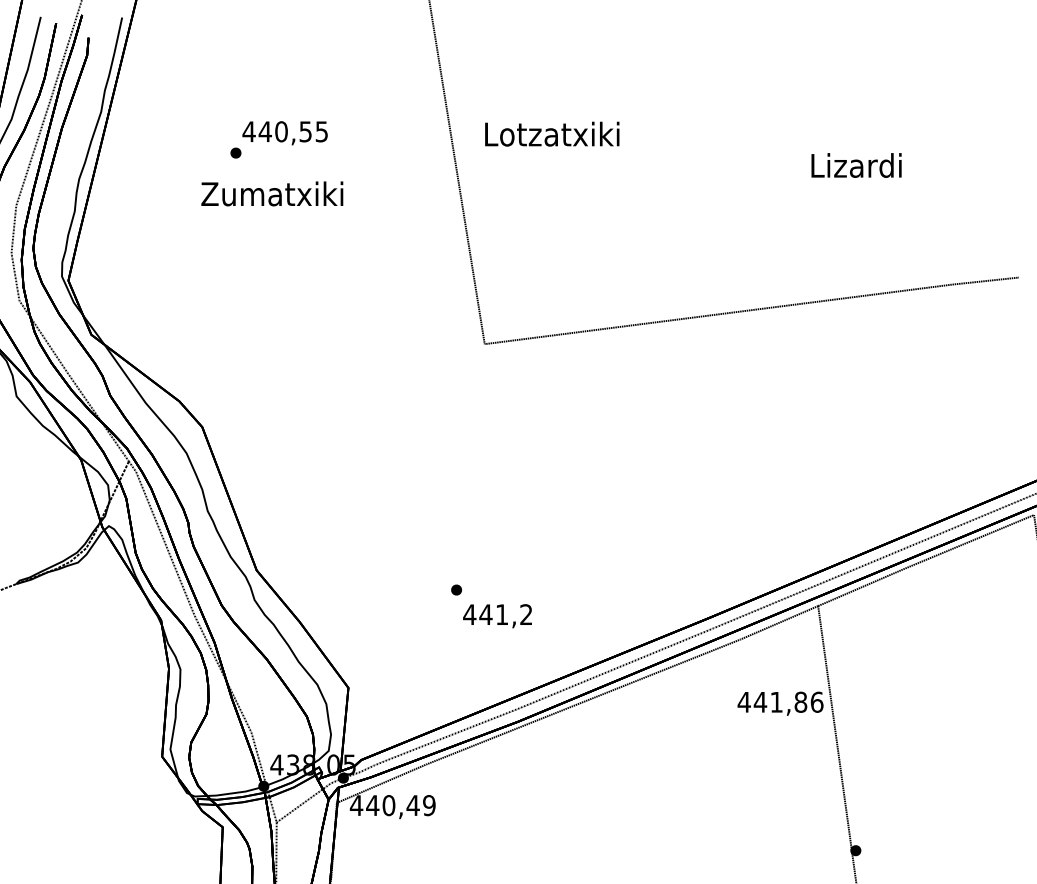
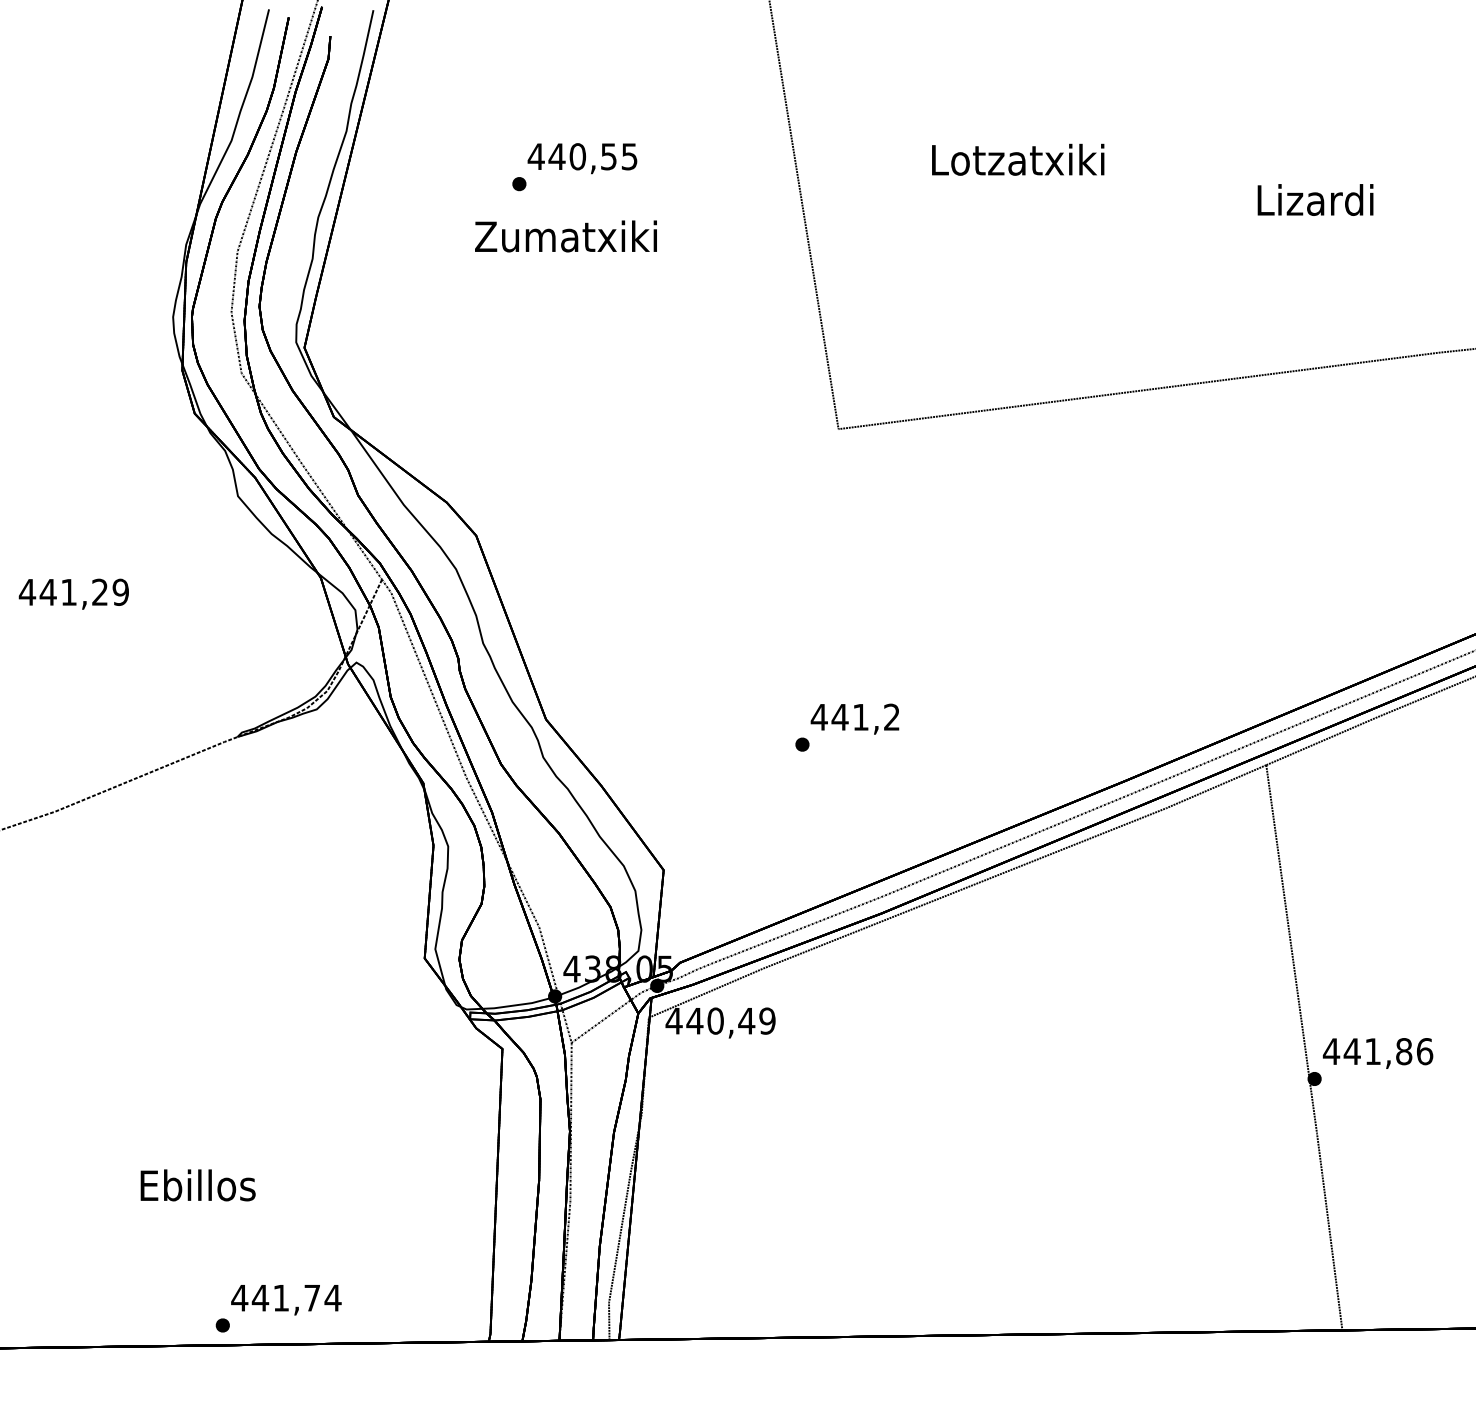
text: (552, 133) -> (1018, 159), moved
text: (497, 615) -> (854, 718), moved
text: (780, 703) -> (1377, 1053), moved

